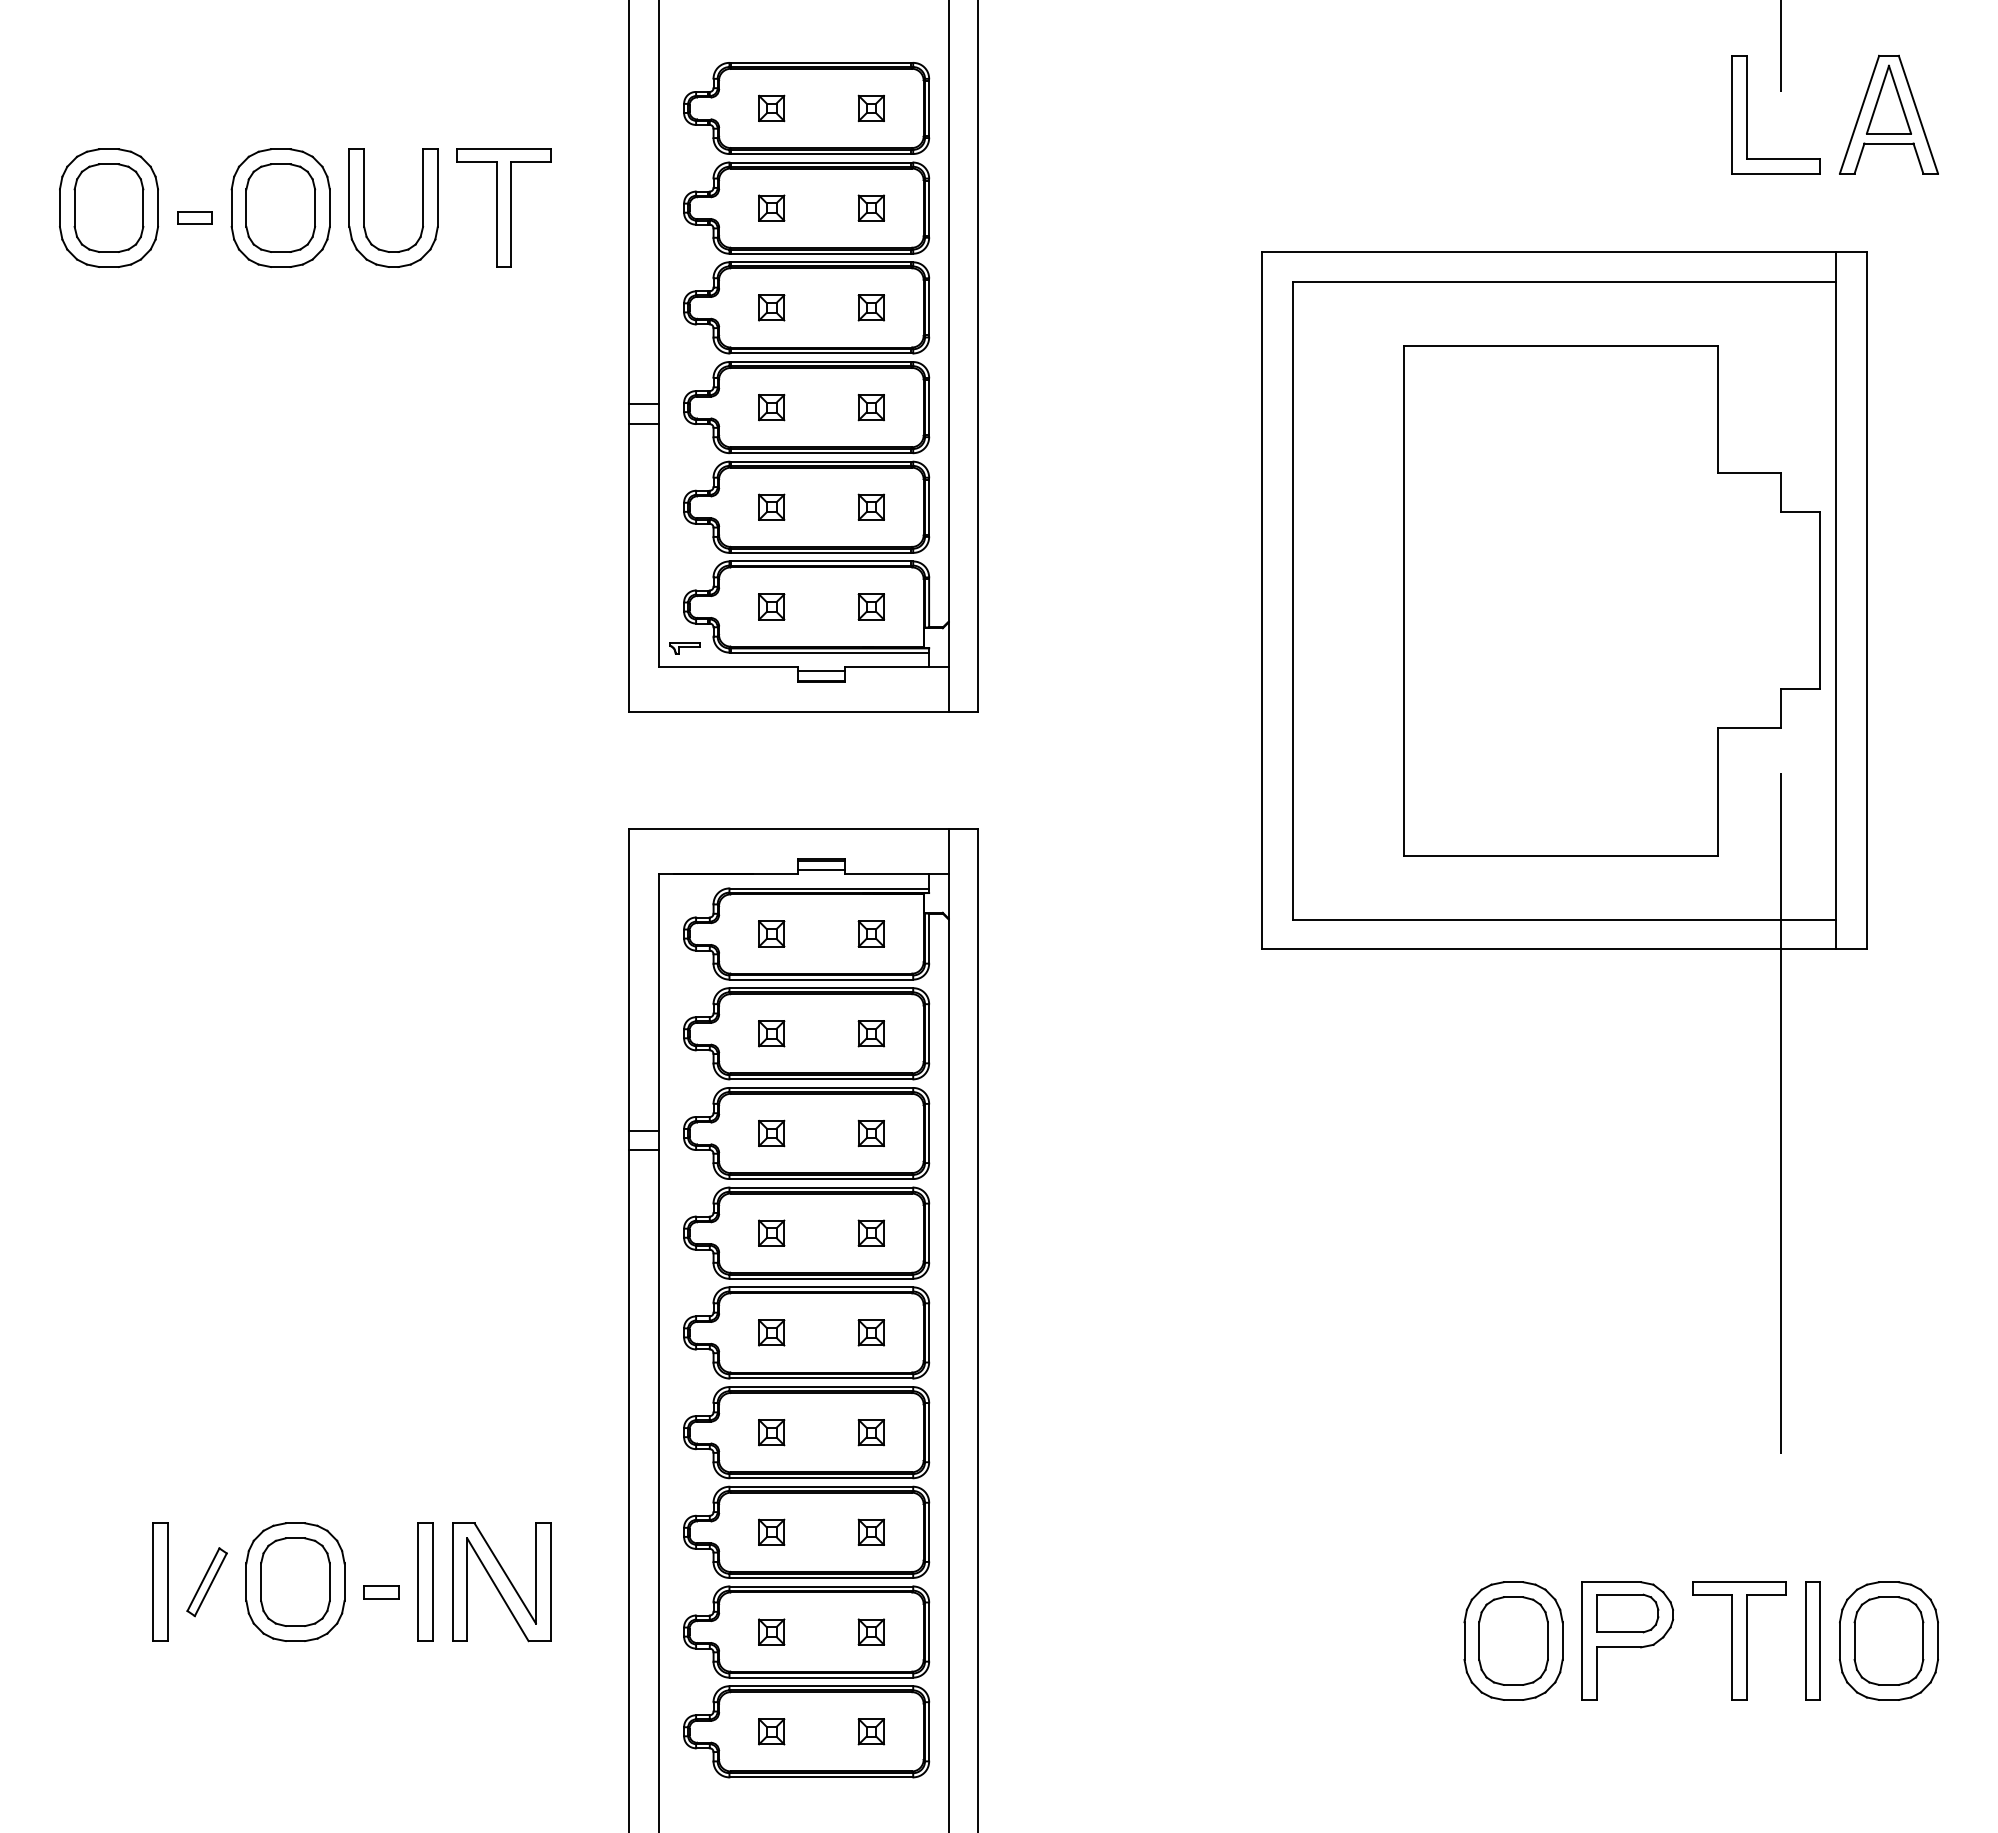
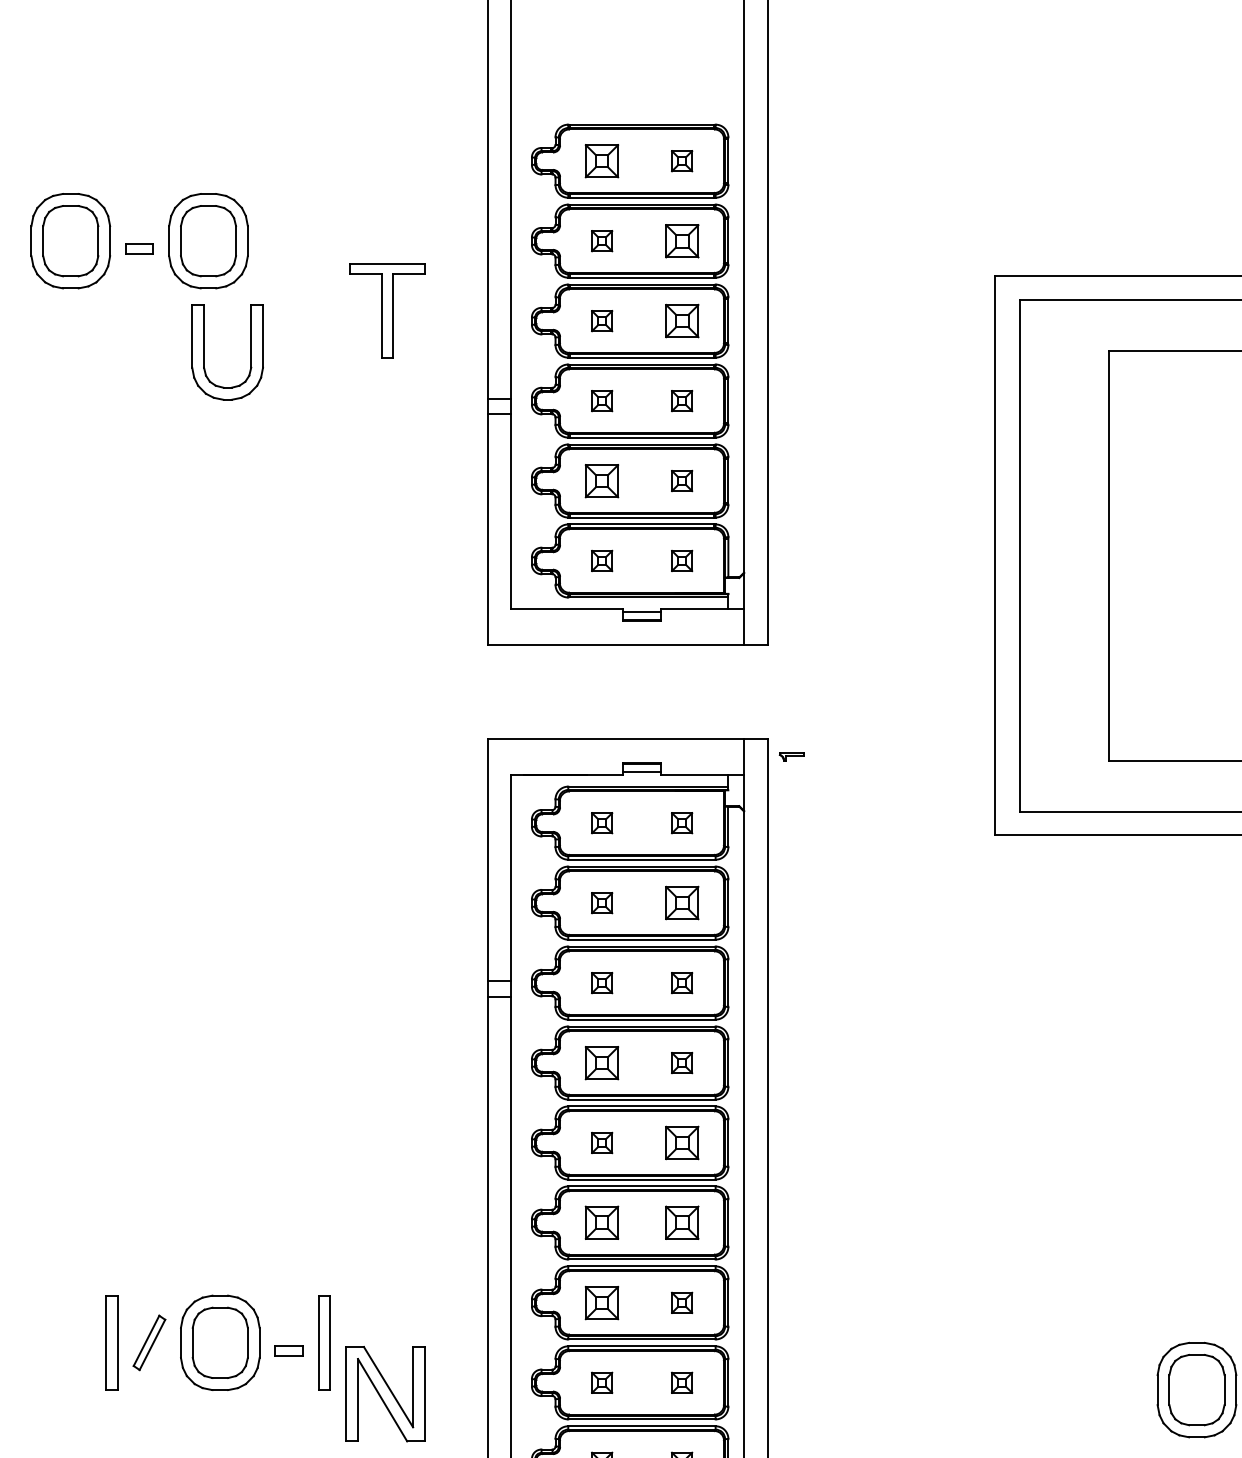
part: (771, 108) -> (601, 161), size x1.6
part: (364, 207) -> (204, 352), moved
part: (503, 207) -> (387, 310), moved
part: (870, 207) -> (681, 240), size x1.6
part: (870, 307) -> (681, 320), size x1.6
part: (771, 506) -> (601, 480), size x1.6
part: (684, 648) -> (791, 756), moved
part: (870, 1033) -> (681, 902), size x1.6
part: (771, 1232) -> (601, 1062), size x1.6
part: (870, 1332) -> (681, 1142), size x1.6
part: (771, 1432) -> (601, 1222), size x1.6
part: (870, 1432) -> (681, 1222), size x1.6
part: (771, 1531) -> (601, 1302), size x1.6
part: (501, 1582) -> (385, 1394), moved

